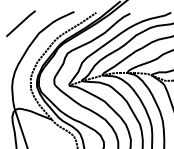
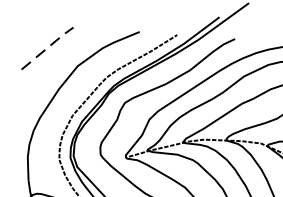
line: (21, 22) -> (48, 46), solid -> dashed

